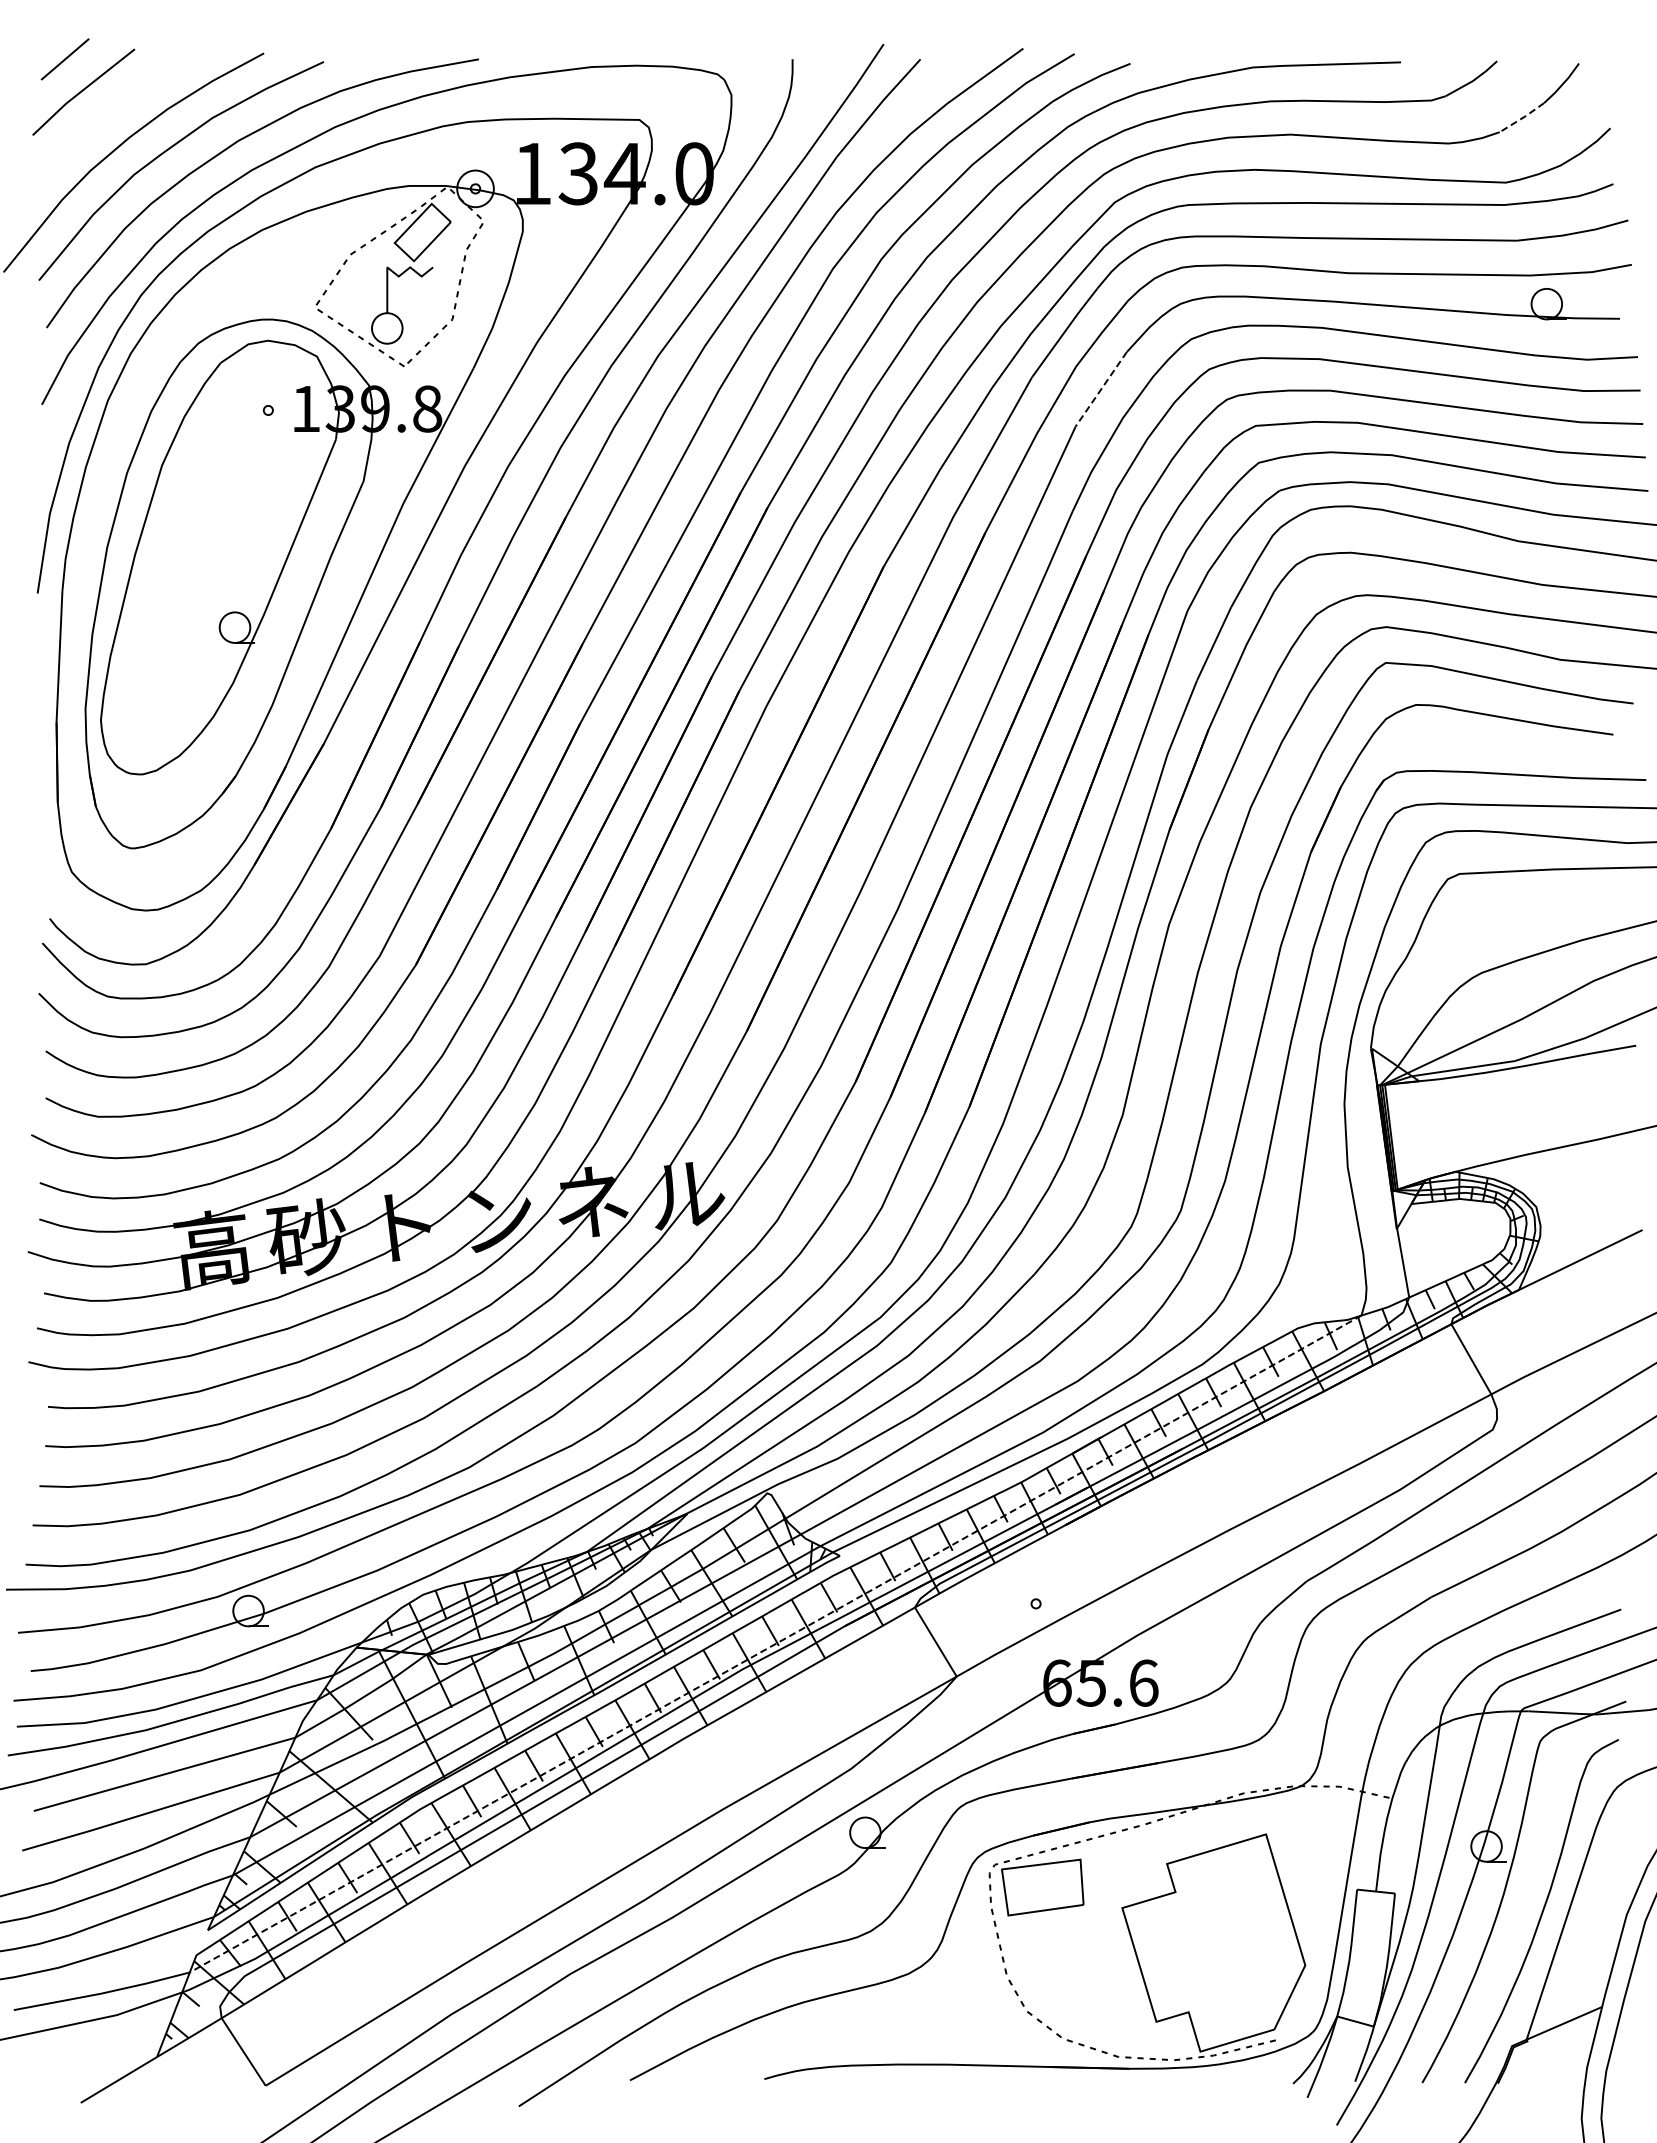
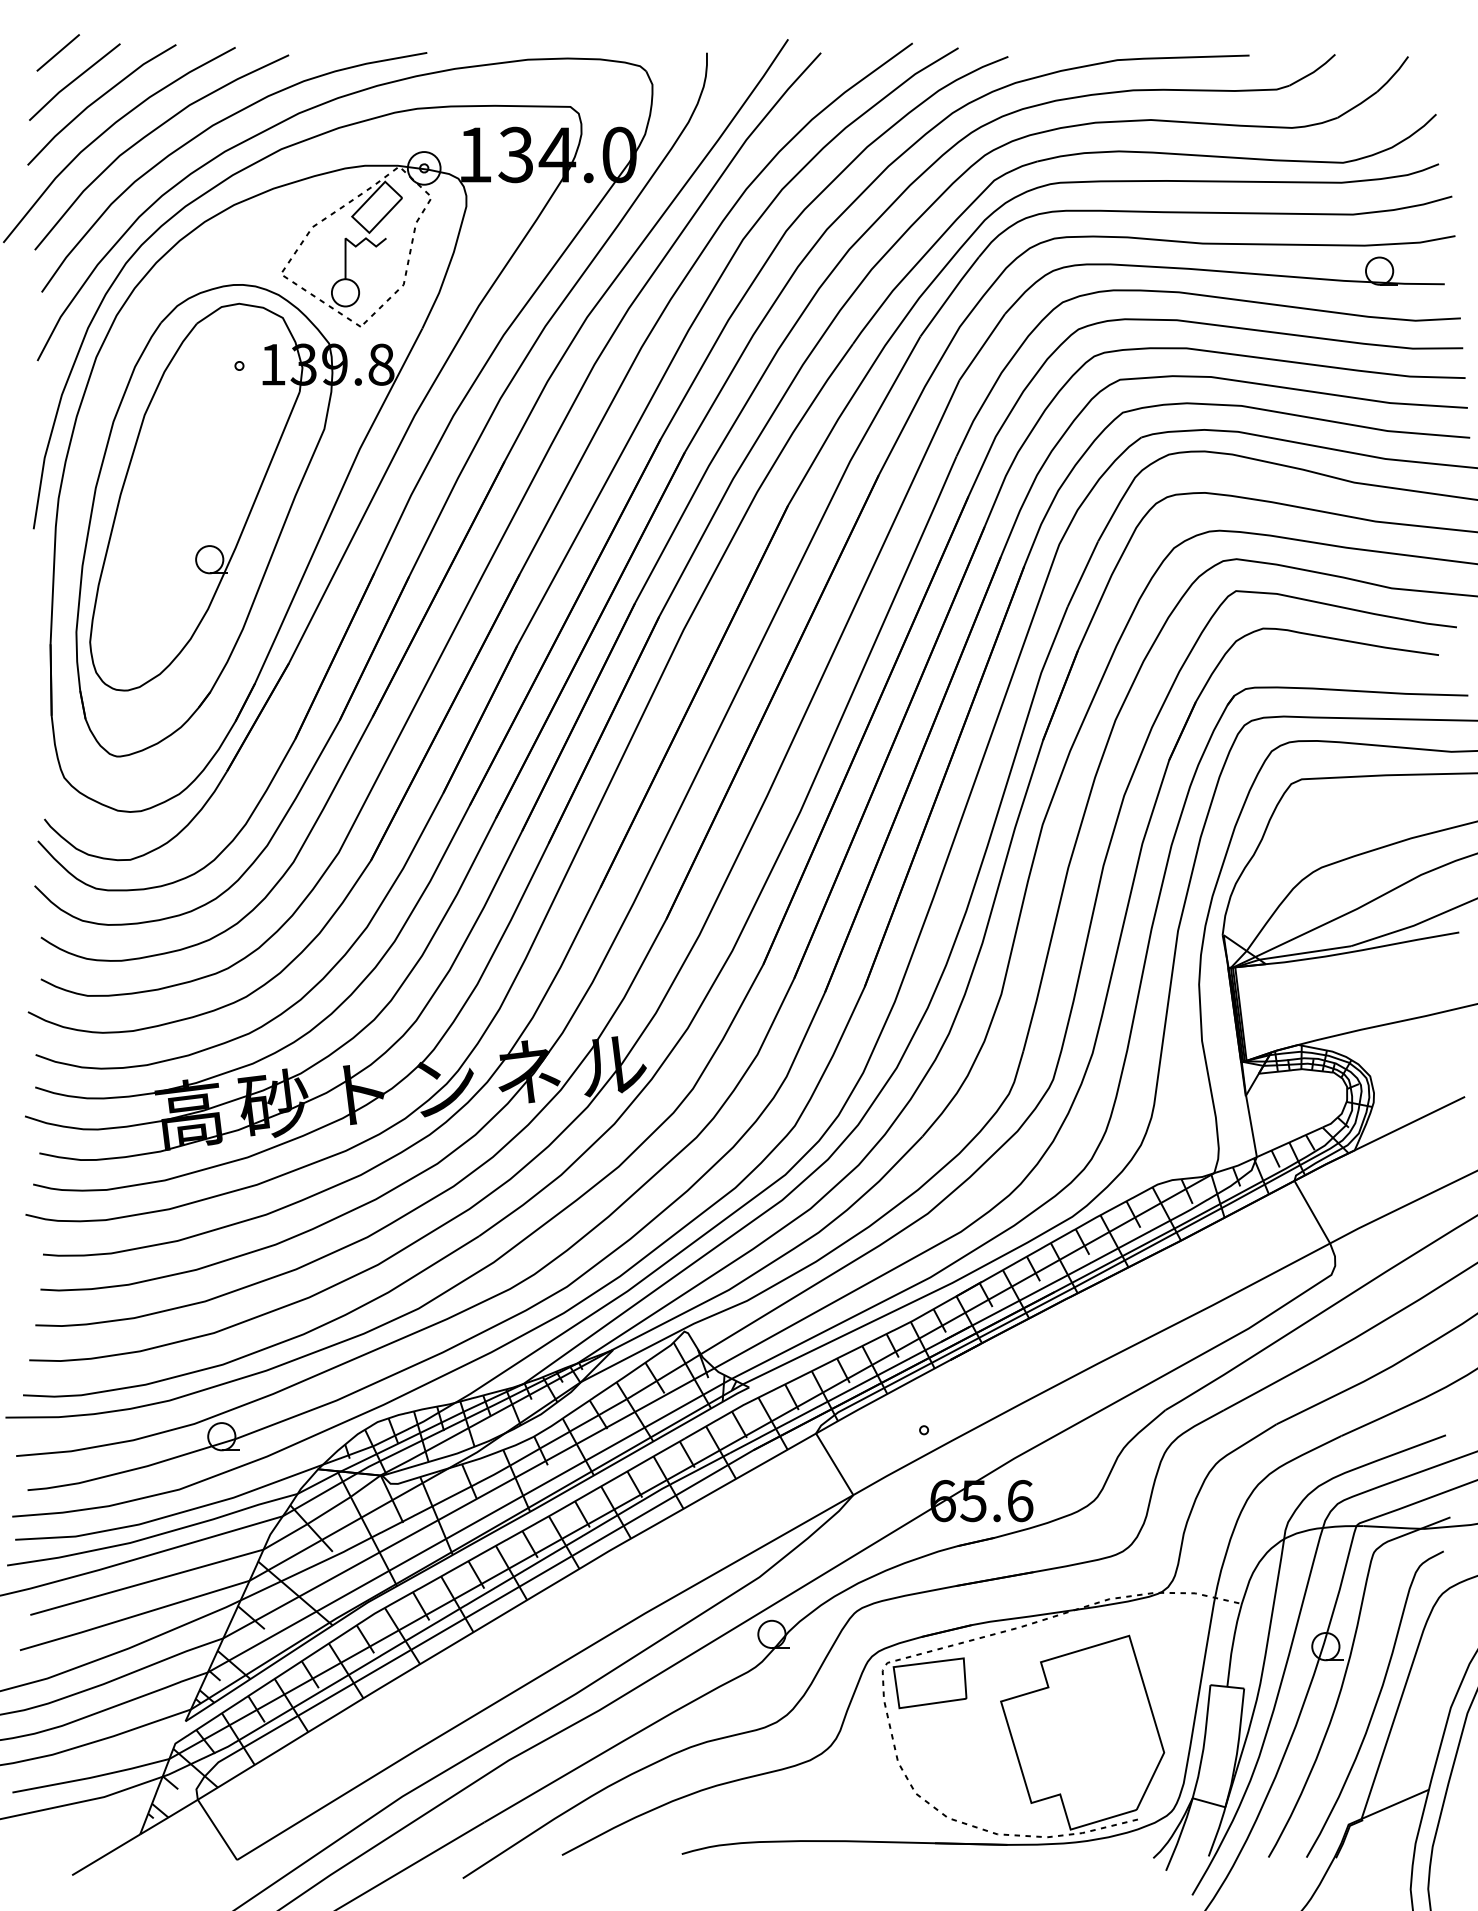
line: (111, 111) -> (99, 99), added
line: (1522, 118) -> (1357, 105), dashed -> solid
line: (1101, 389) -> (982, 347), dashed -> solid
line: (775, 1644) -> (691, 1466), dashed -> solid

